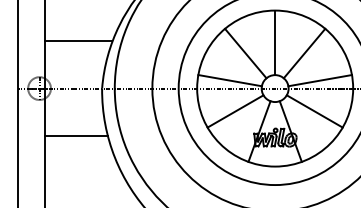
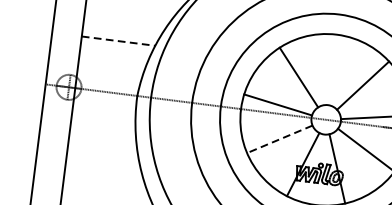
line: (79, 41) -> (119, 41), solid -> dashed
line: (275, 42) -> (332, 69), removed
line: (235, 111) -> (279, 139), solid -> dashed
line: (76, 135) -> (102, 143), removed

